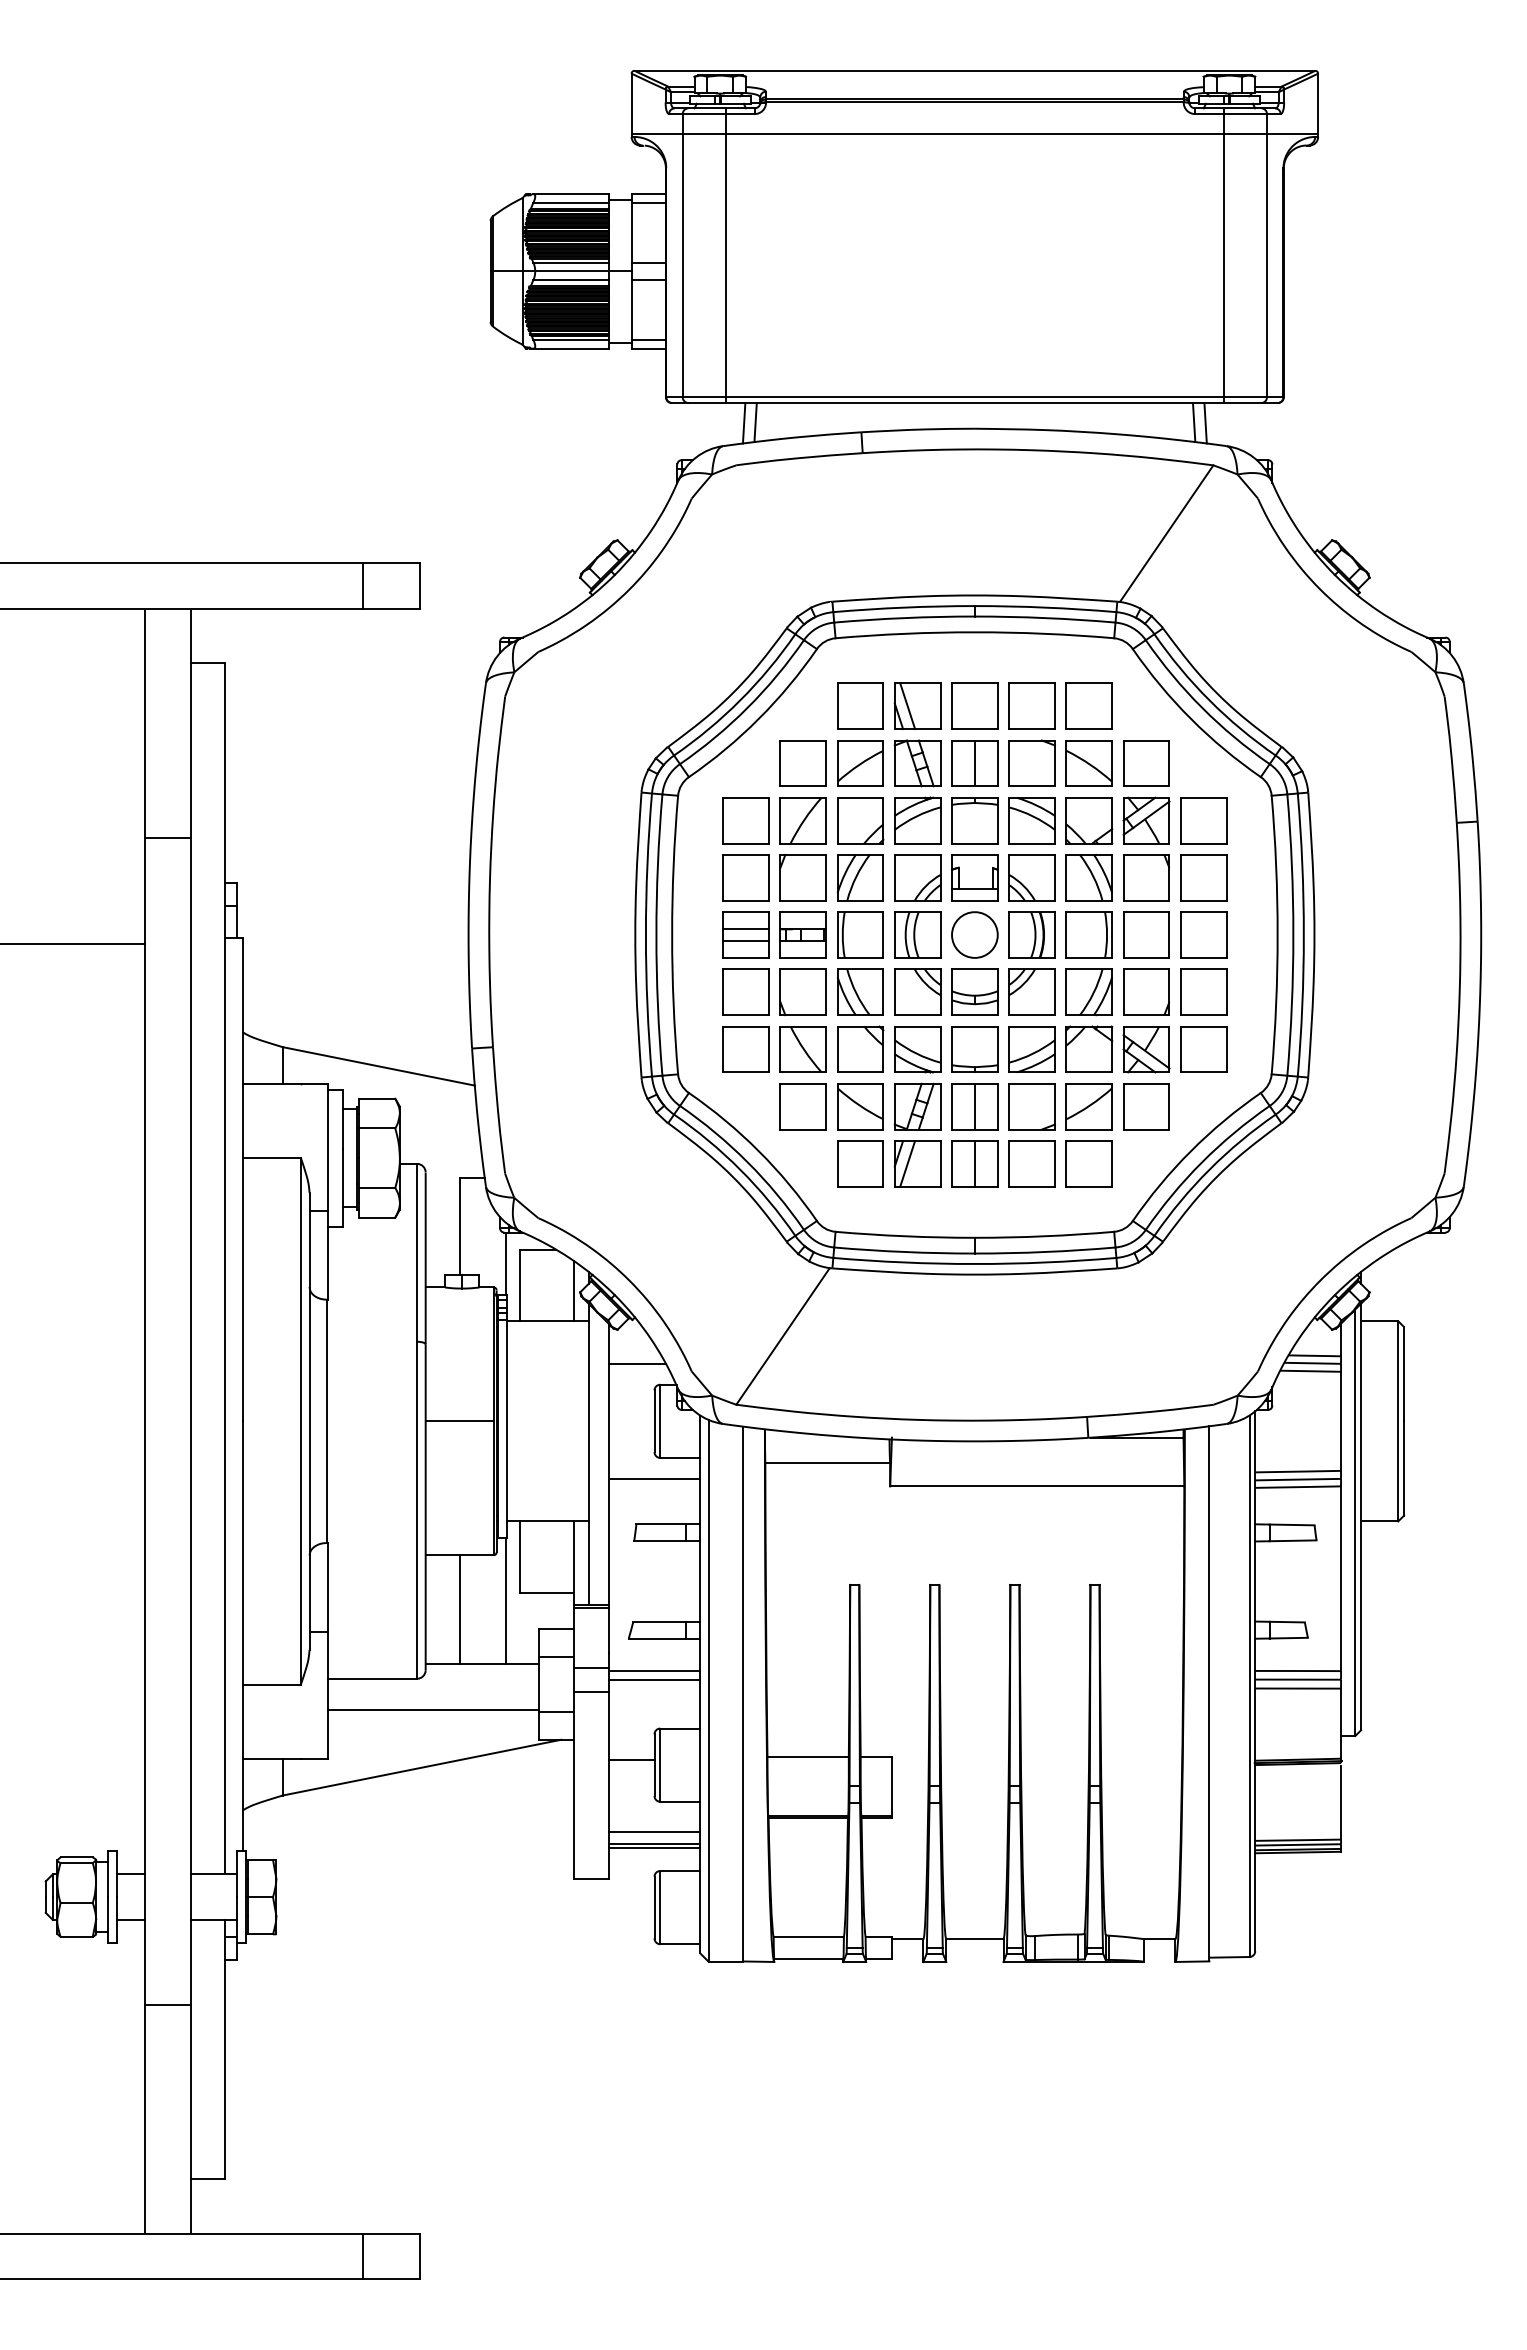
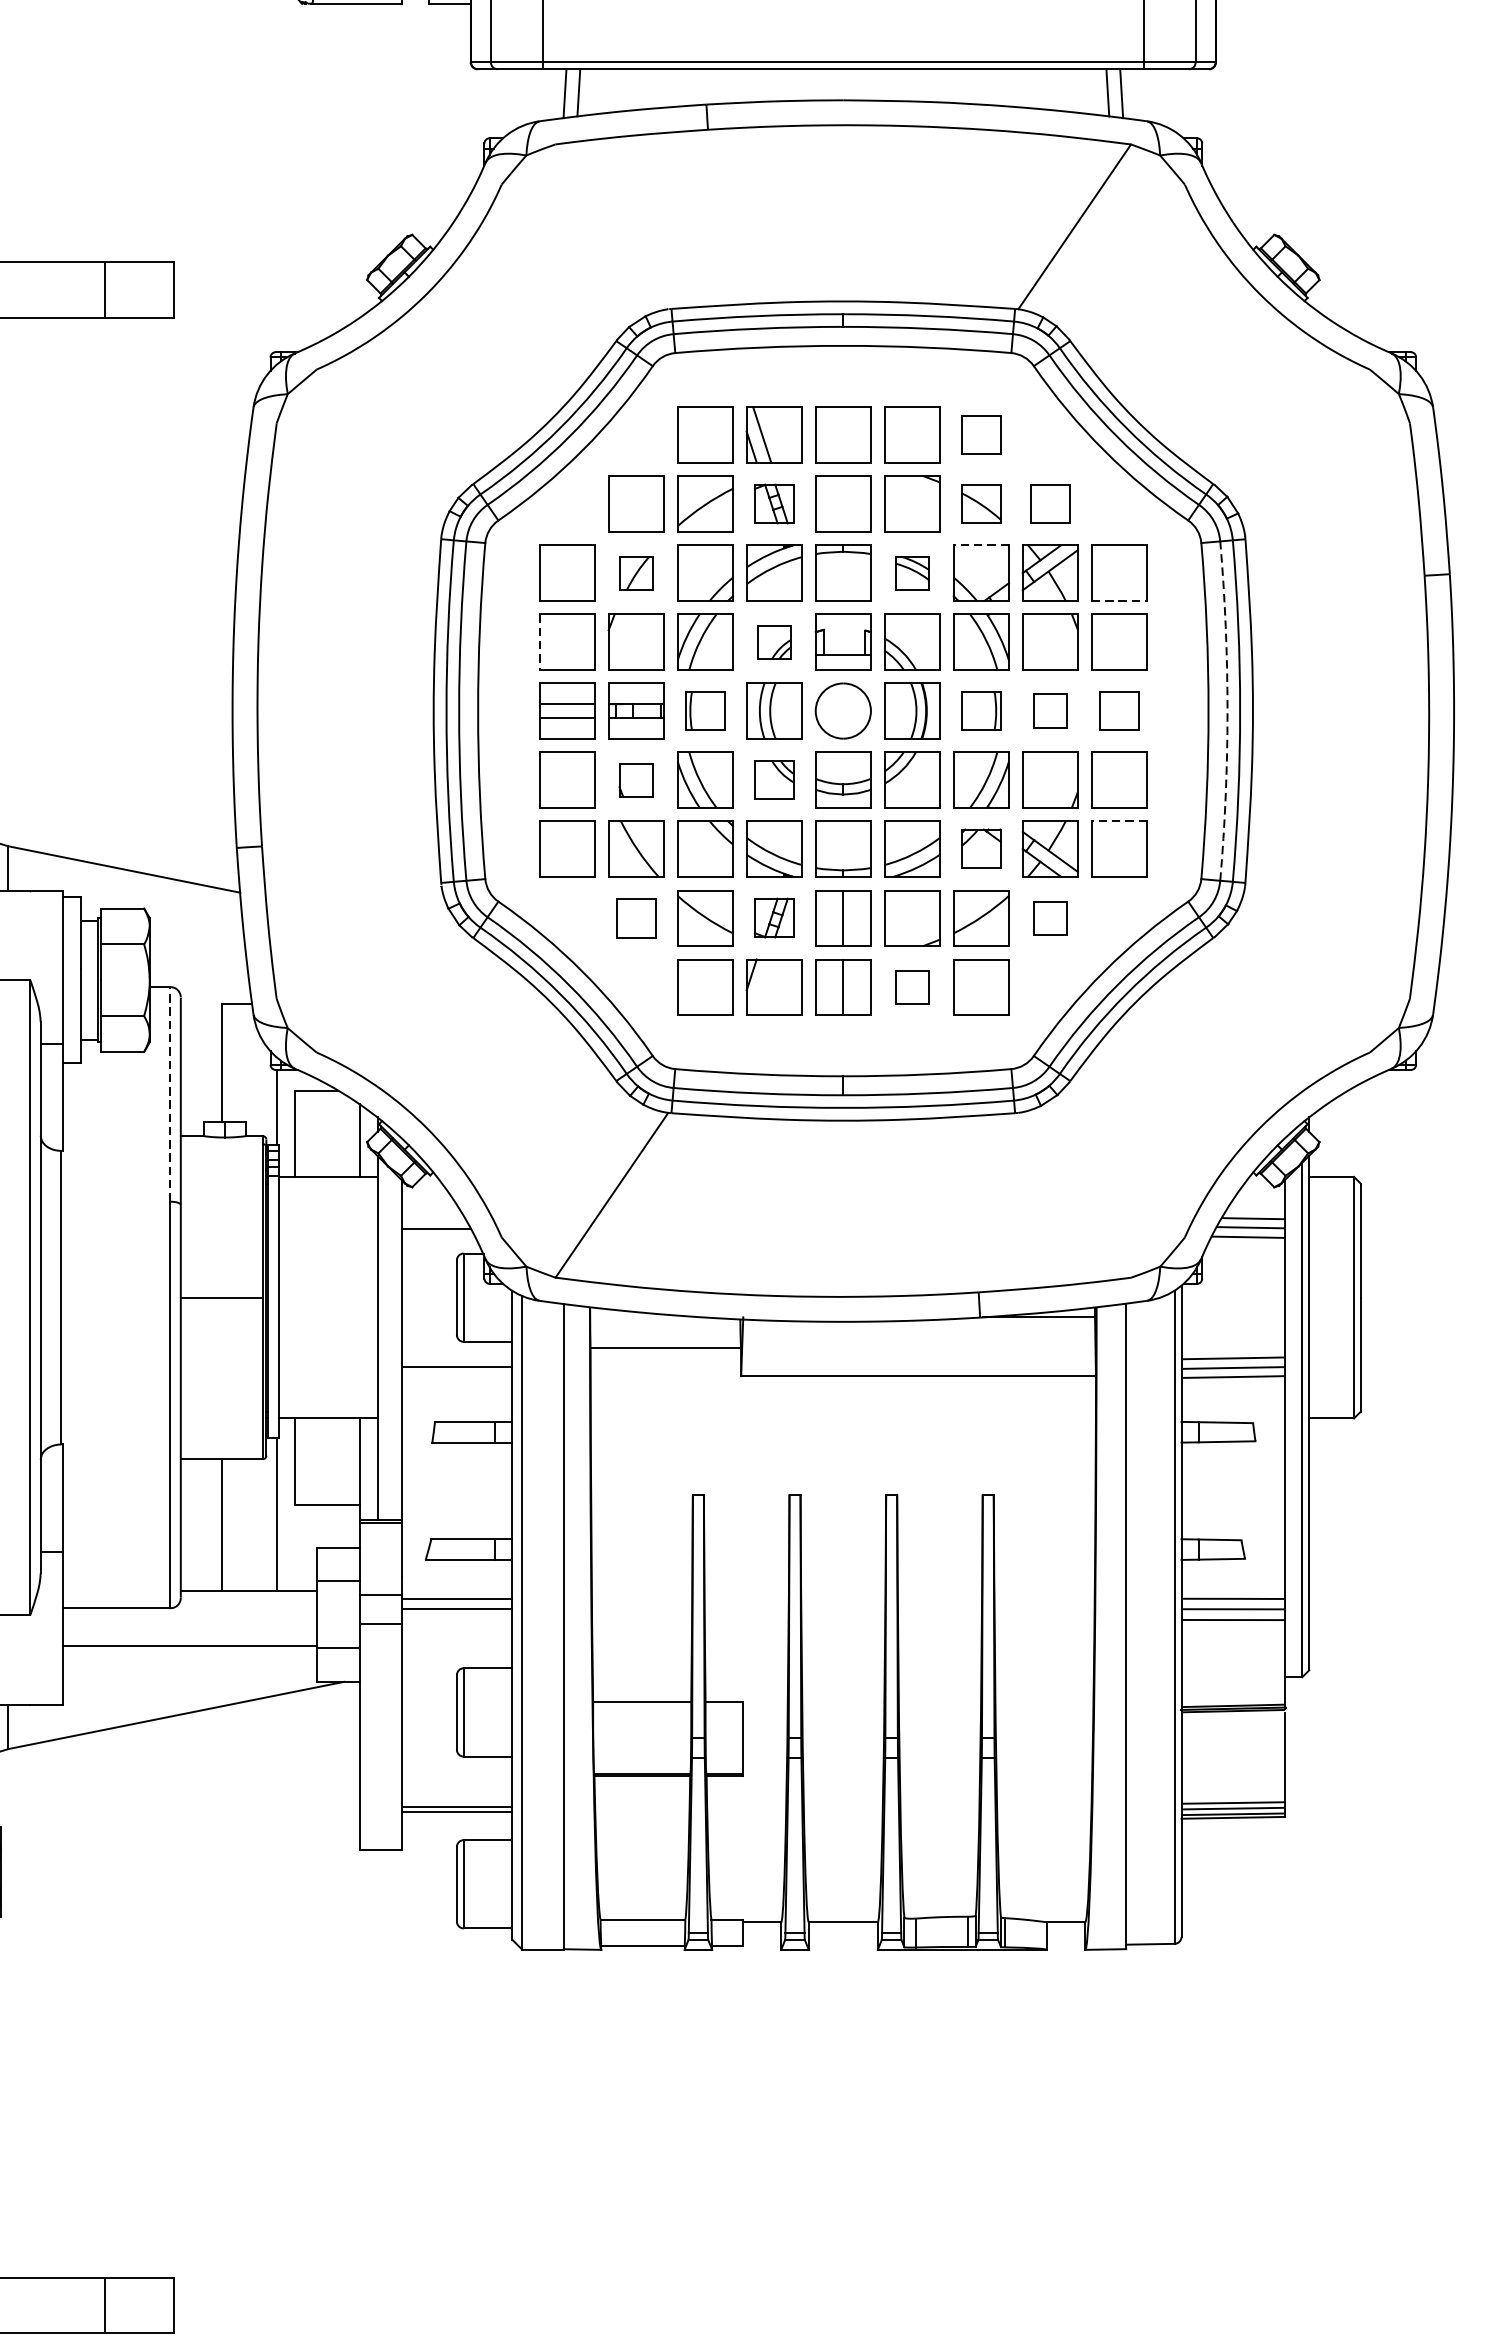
part: (1088, 705) -> (980, 434), size x0.7
part: (917, 763) -> (774, 504), size x0.7
line: (974, 763) -> (842, 504), removed
part: (1088, 763) -> (980, 504), size x0.7
part: (1146, 763) -> (1050, 504), size x0.7
line: (1089, 797) -> (981, 545), solid -> dashed
part: (802, 820) -> (635, 572), size x0.6
part: (1031, 820) -> (911, 572), size x0.6
line: (1203, 843) -> (1119, 600), solid -> dashed
line: (723, 877) -> (540, 641), solid -> dashed
part: (917, 877) -> (774, 641), size x0.6
part: (860, 934) -> (705, 710), size x0.7
part: (1088, 934) -> (980, 710), size x0.7
part: (1146, 934) -> (1050, 710), size x0.6
part: (1203, 934) -> (1119, 710), size x0.7
arc: (1293, 935) -> (1227, 711), solid -> dashed
part: (917, 991) -> (774, 779), size x0.7
part: (802, 992) -> (635, 780), size x0.6
line: (1203, 1026) -> (1119, 821), solid -> dashed
part: (1089, 1048) -> (981, 847), size x0.7
part: (802, 1106) -> (635, 917), size x0.7
part: (917, 1106) -> (774, 917), size x0.7
part: (1146, 1106) -> (1050, 917), size x0.6
line: (907, 1163) -> (762, 986), removed
part: (1031, 1163) -> (911, 986), size x0.6
line: (417, 1252) -> (170, 1094), solid -> dashed
line: (631, 1760) -> (429, 1706), removed
line: (654, 1832) -> (456, 1793), removed

